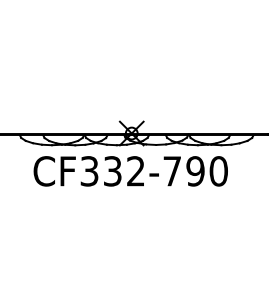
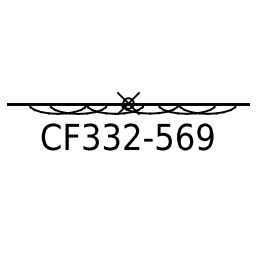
text: (195, 170) -> (184, 136), CF332-790 -> CF332-569

